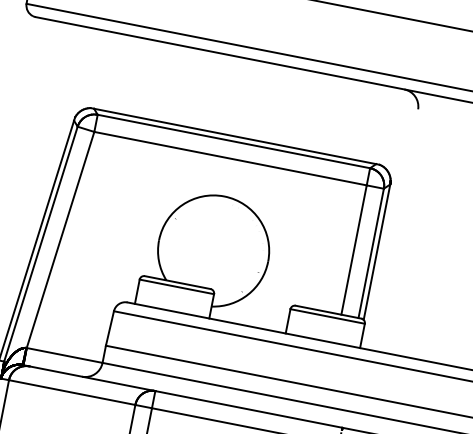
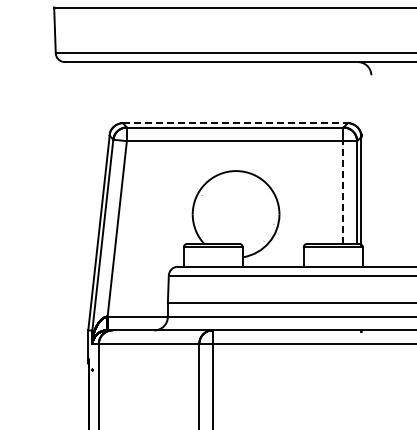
line: (235, 136) -> (235, 123), solid -> dashed
line: (354, 249) -> (343, 192), solid -> dashed

